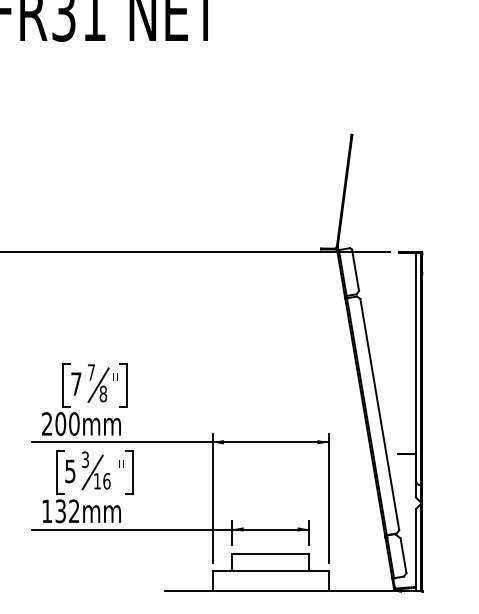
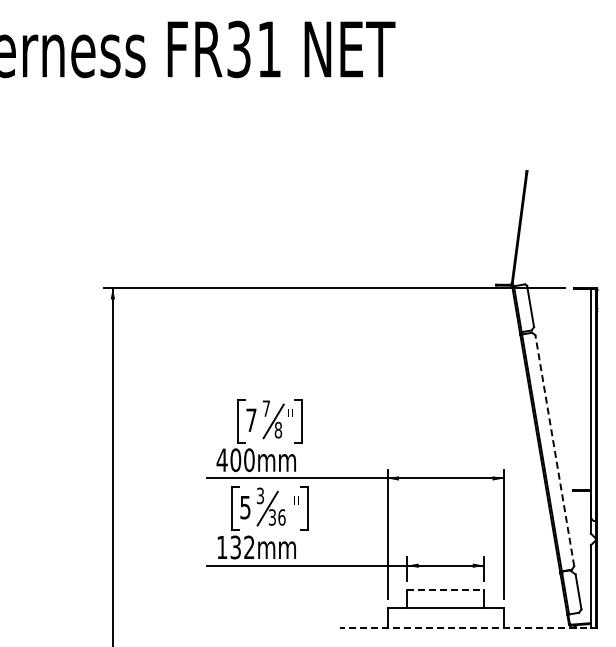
line: (379, 414) -> (554, 450), solid -> dashed
text: (46, 423) -> (221, 459), 200mm -> 400mm
text: (96, 481) -> (271, 517), 16 -> 36
line: (271, 554) -> (446, 590), solid -> dashed
line: (293, 591) -> (468, 627), solid -> dashed

